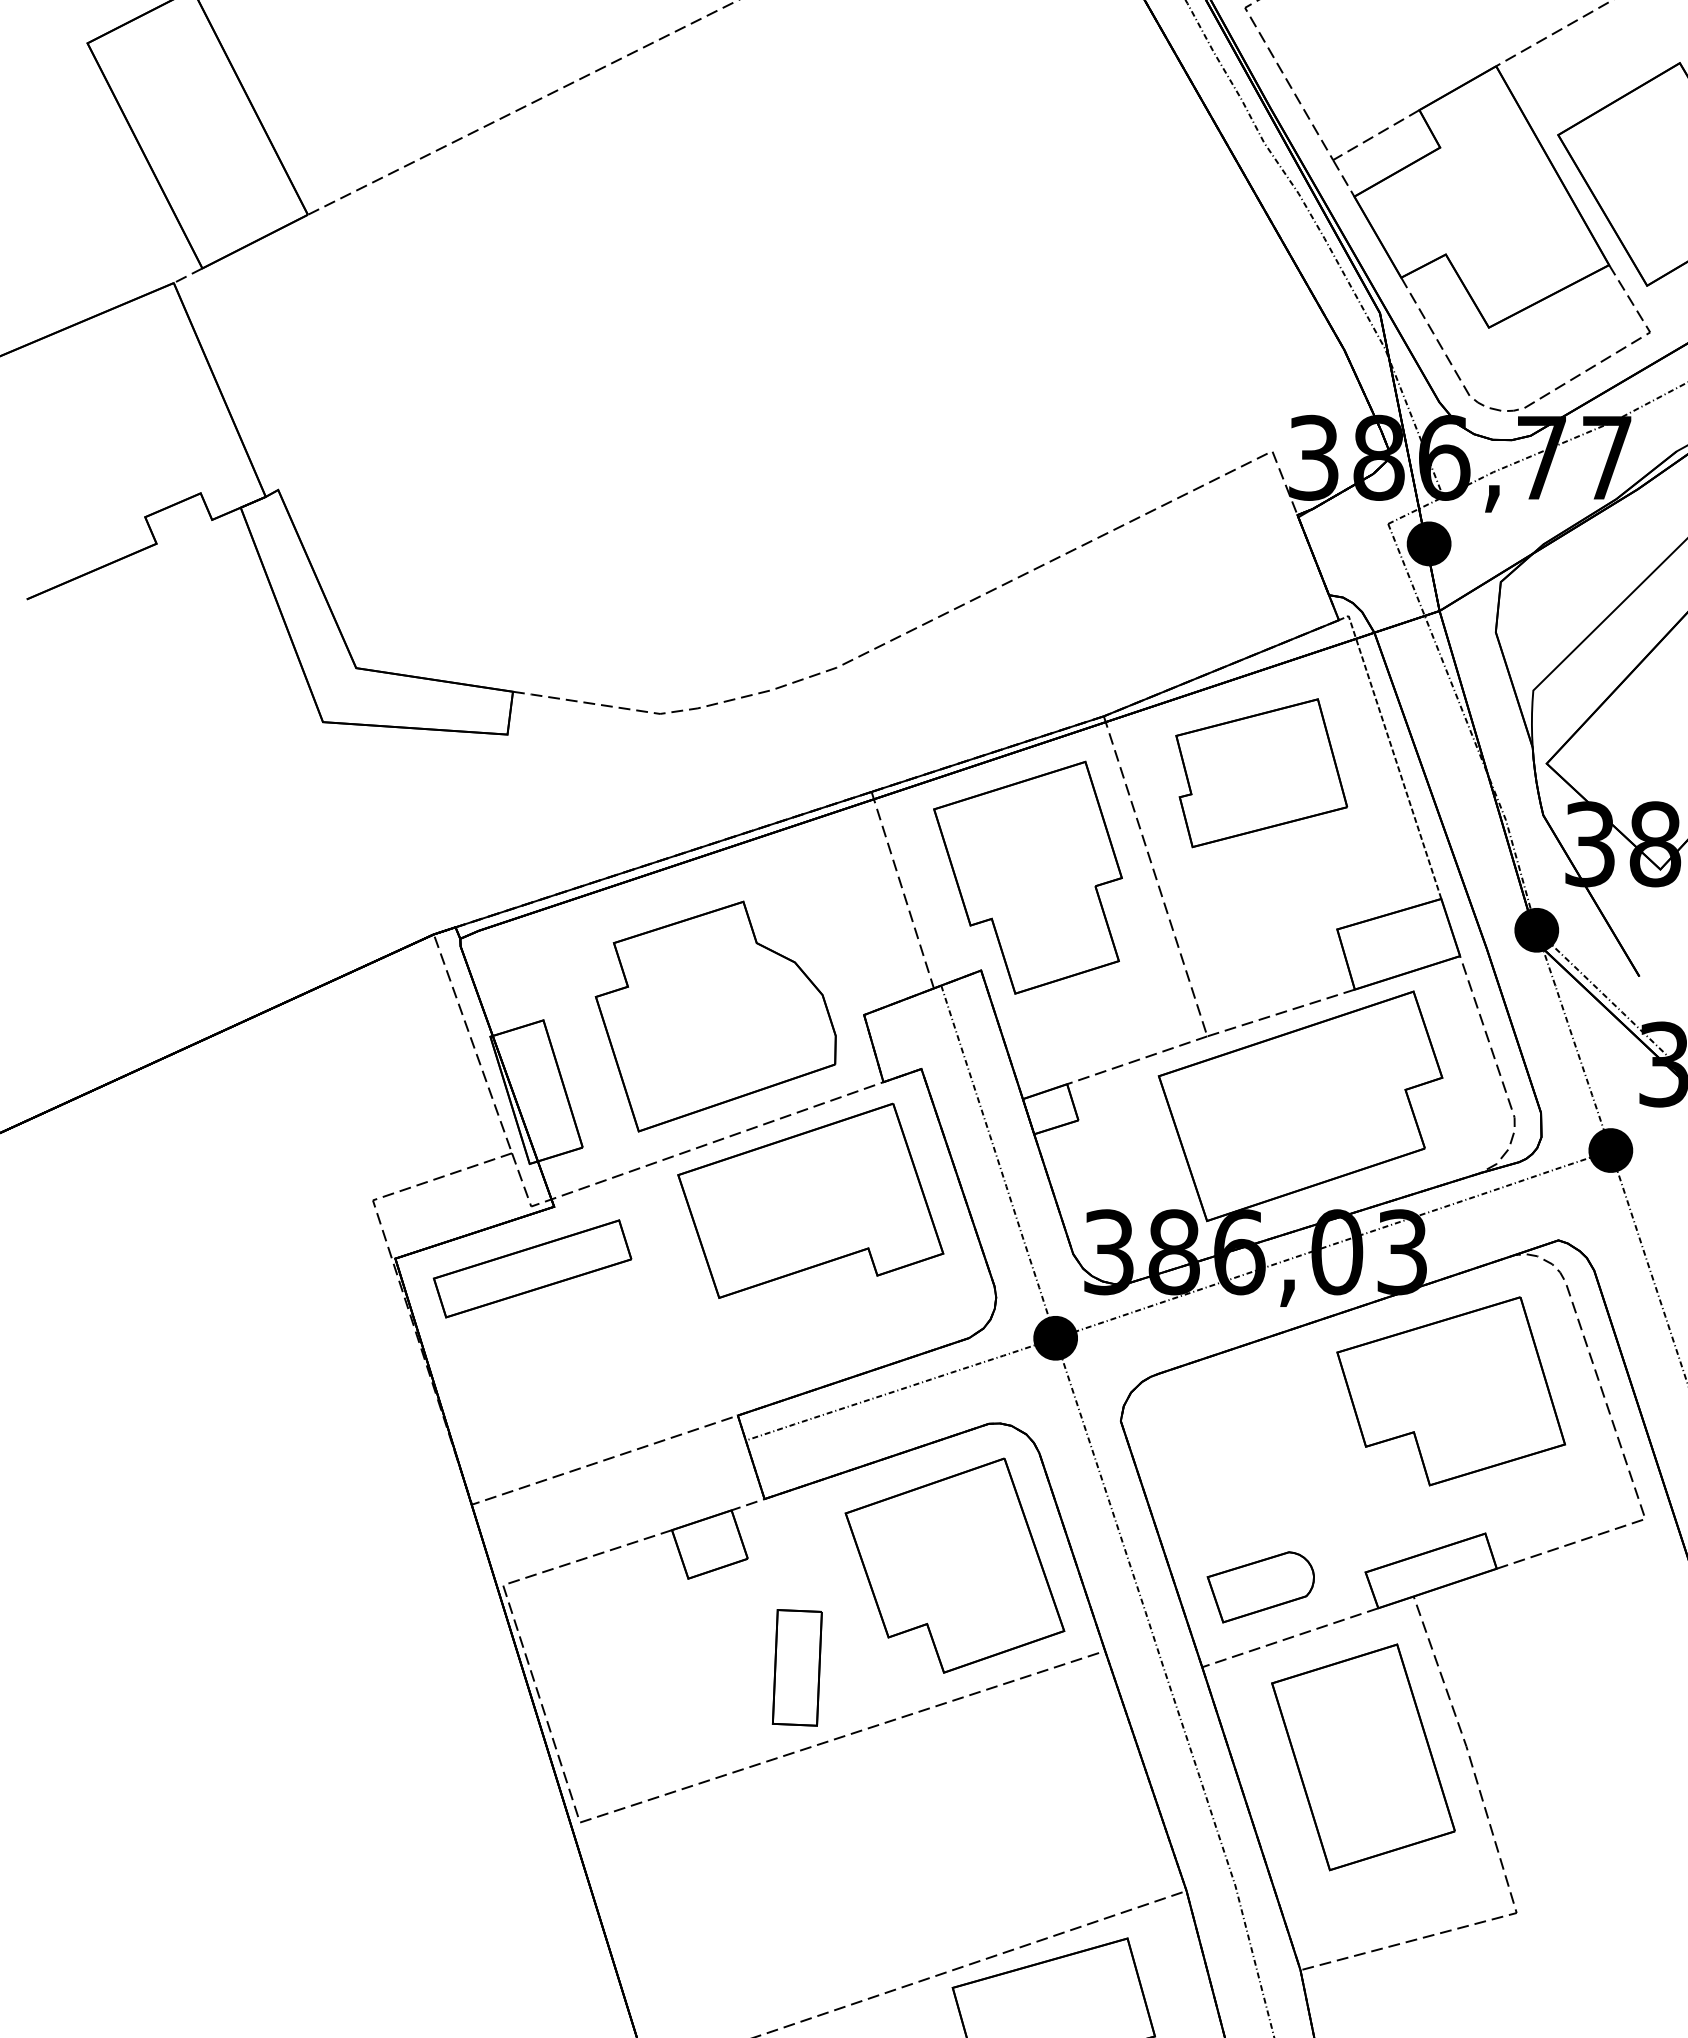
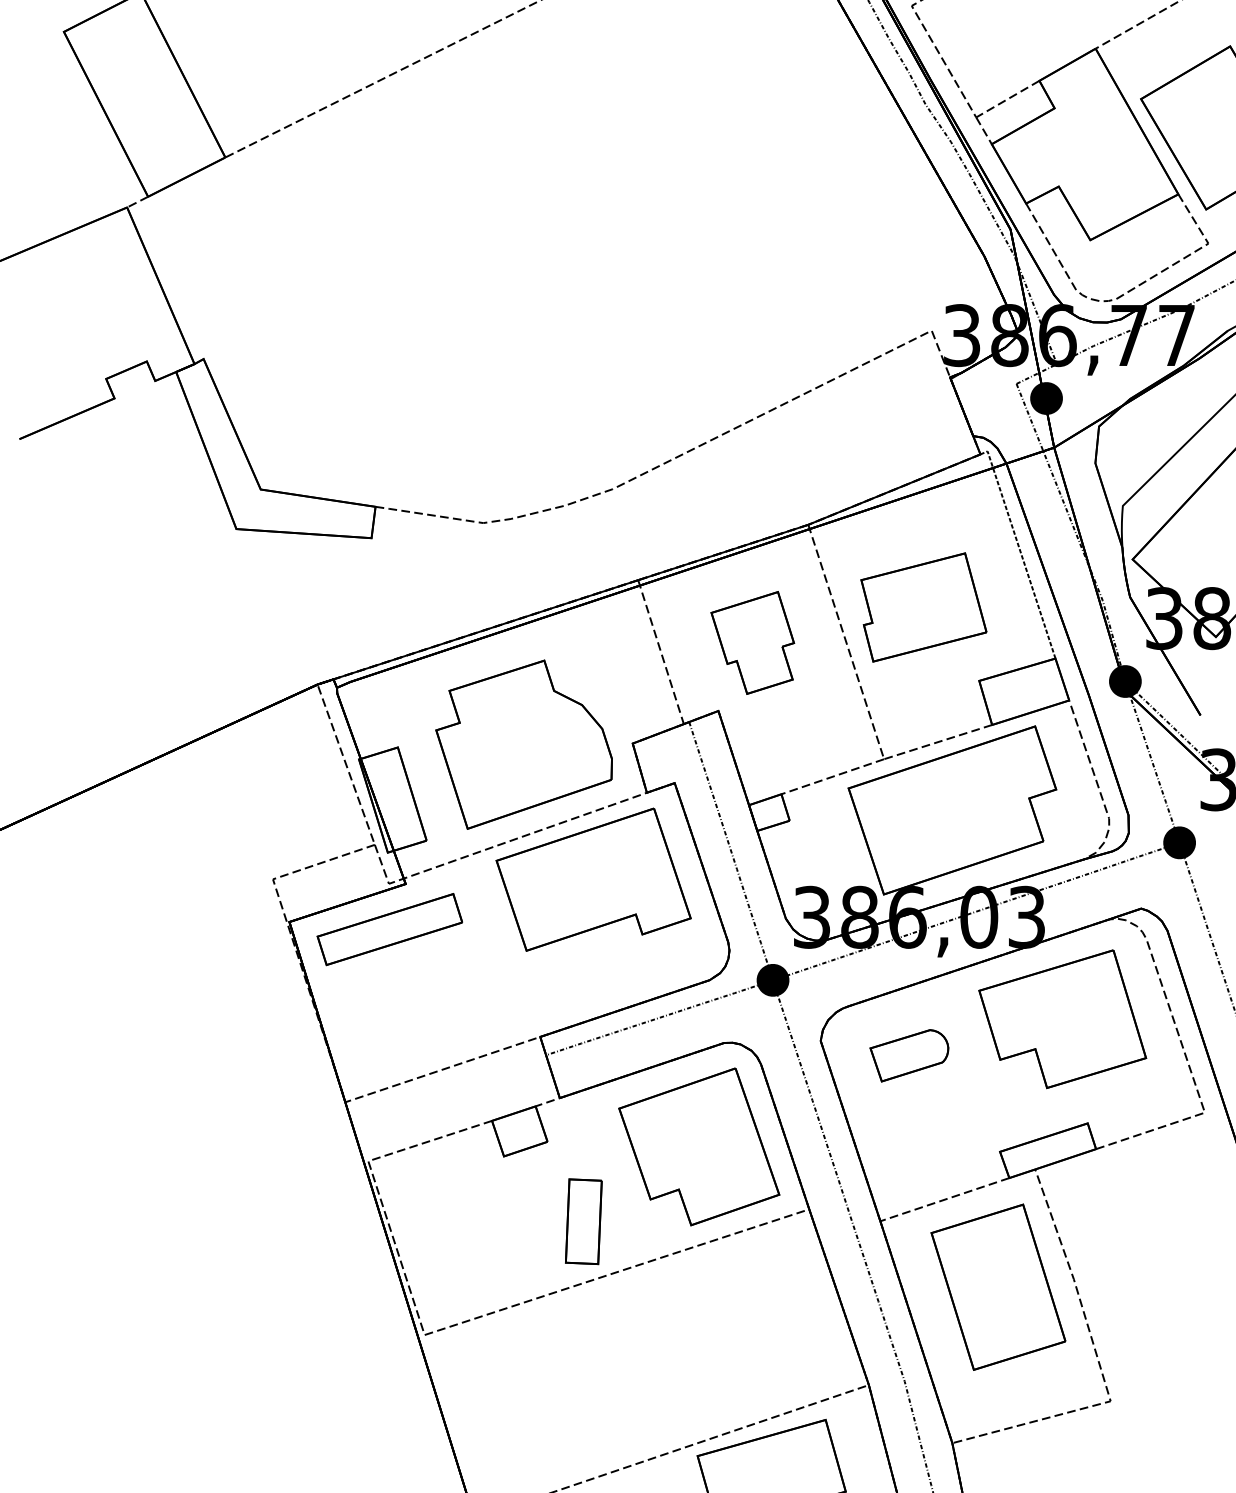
part: (1261, 773) -> (923, 607), moved
part: (1027, 877) -> (752, 642), size x0.6
part: (1260, 1587) -> (909, 1055), moved

